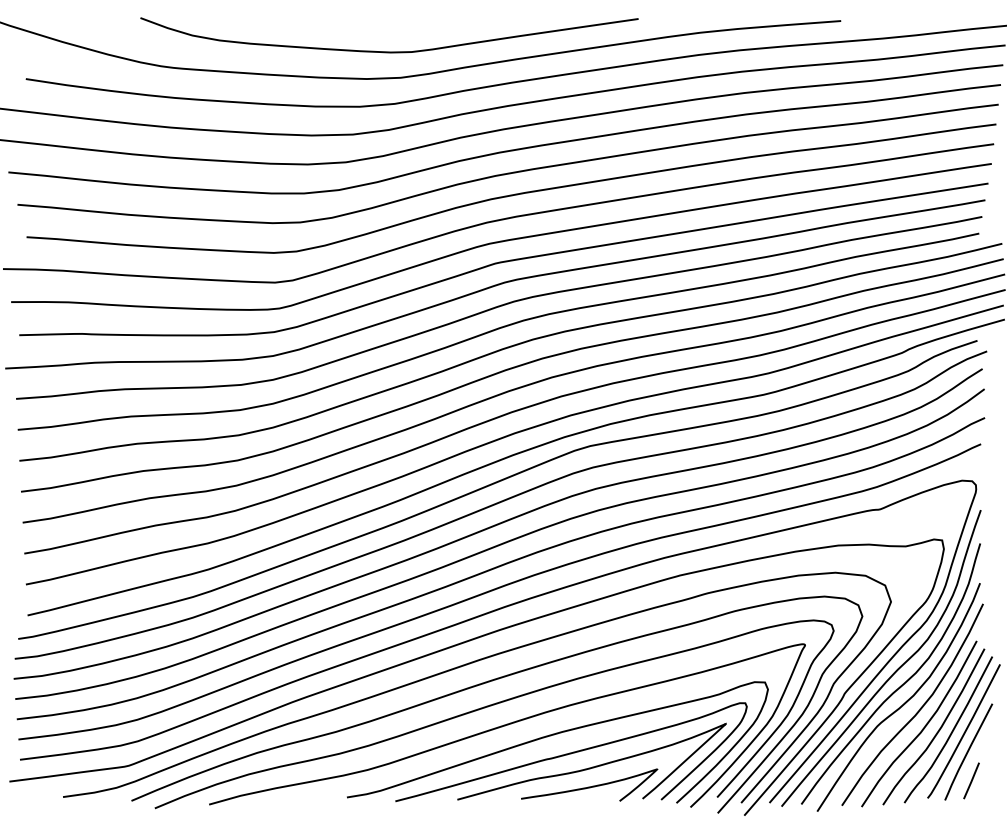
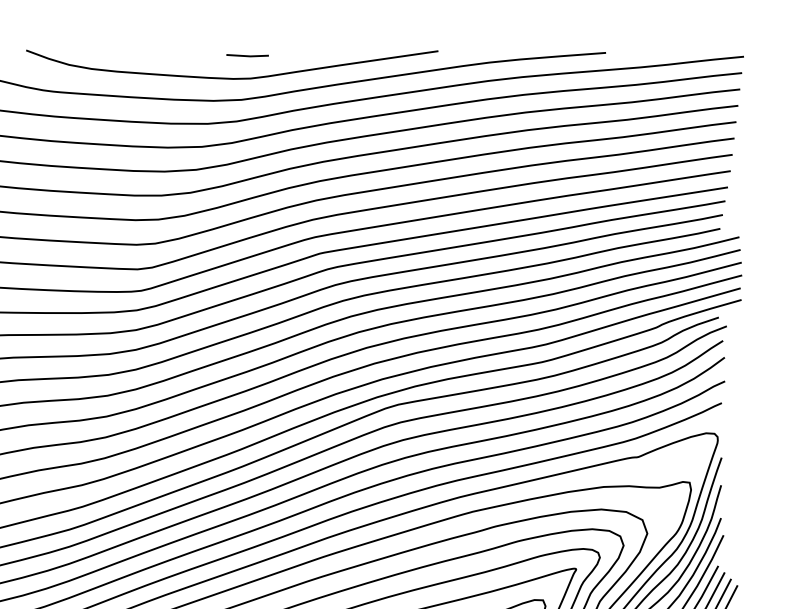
line: (407, 24) -> (247, 55), added

